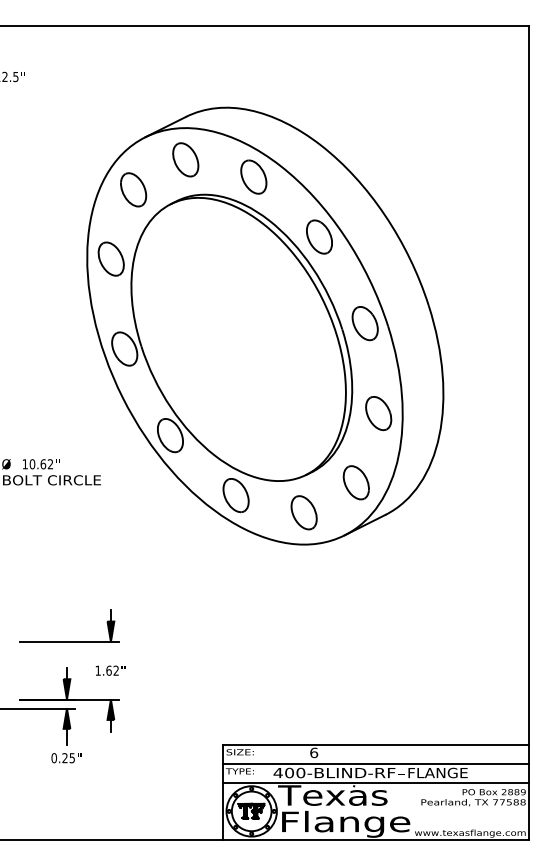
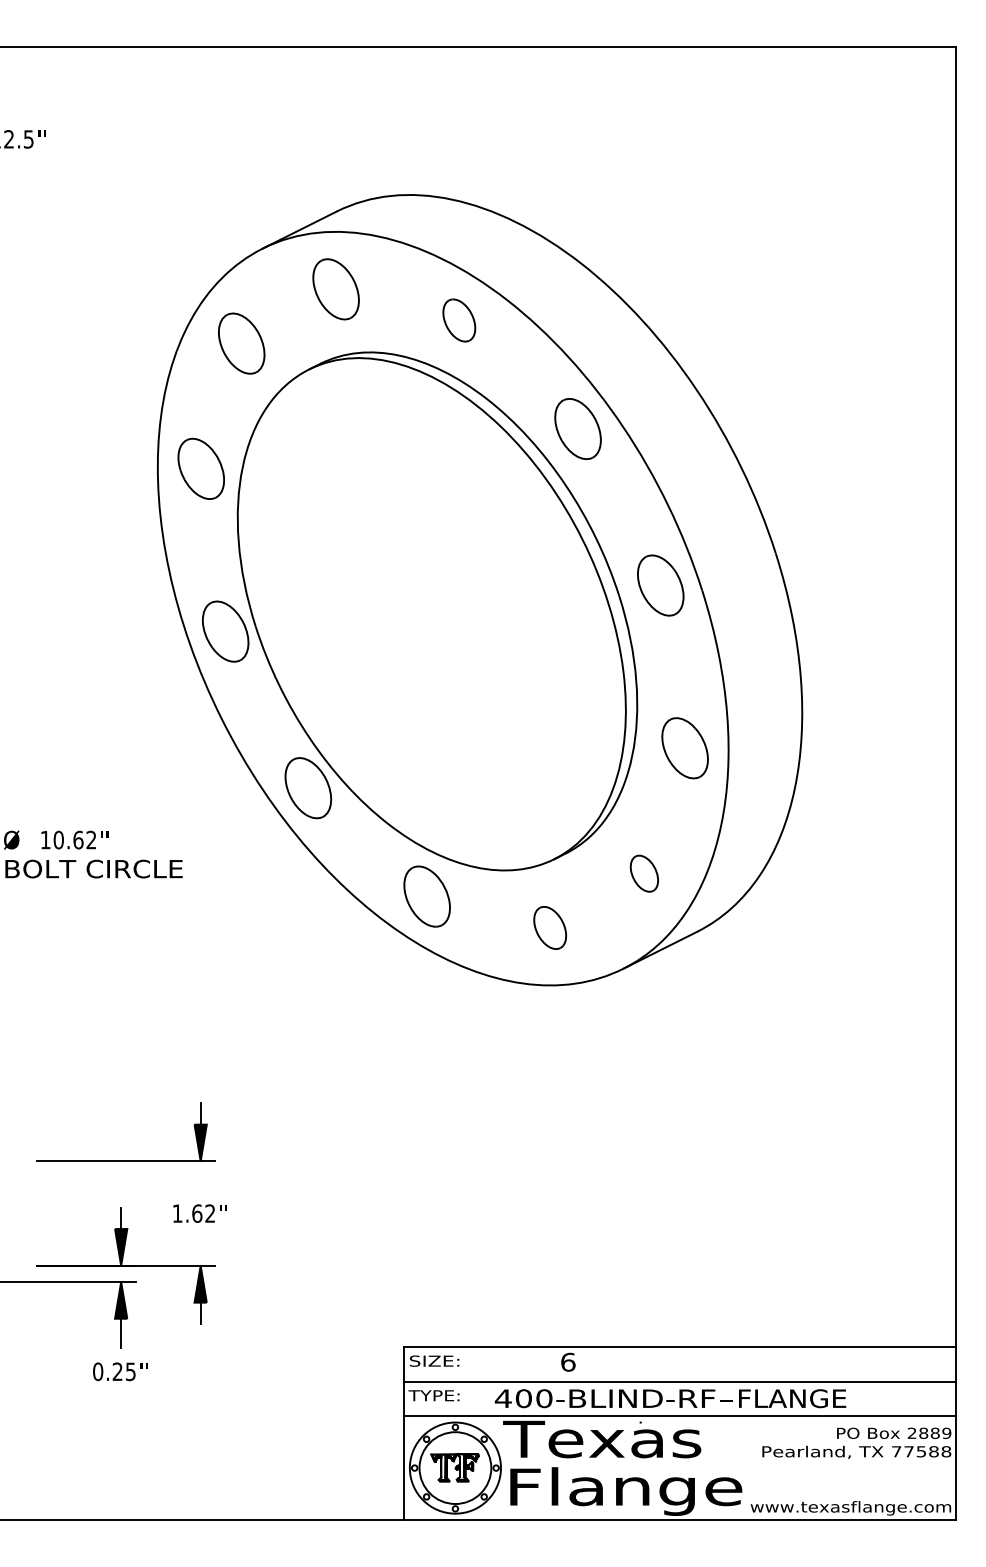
part: (253, 176) -> (458, 319), size x0.7
part: (355, 482) -> (643, 873), size x0.6
part: (303, 512) -> (549, 927), size x0.7

